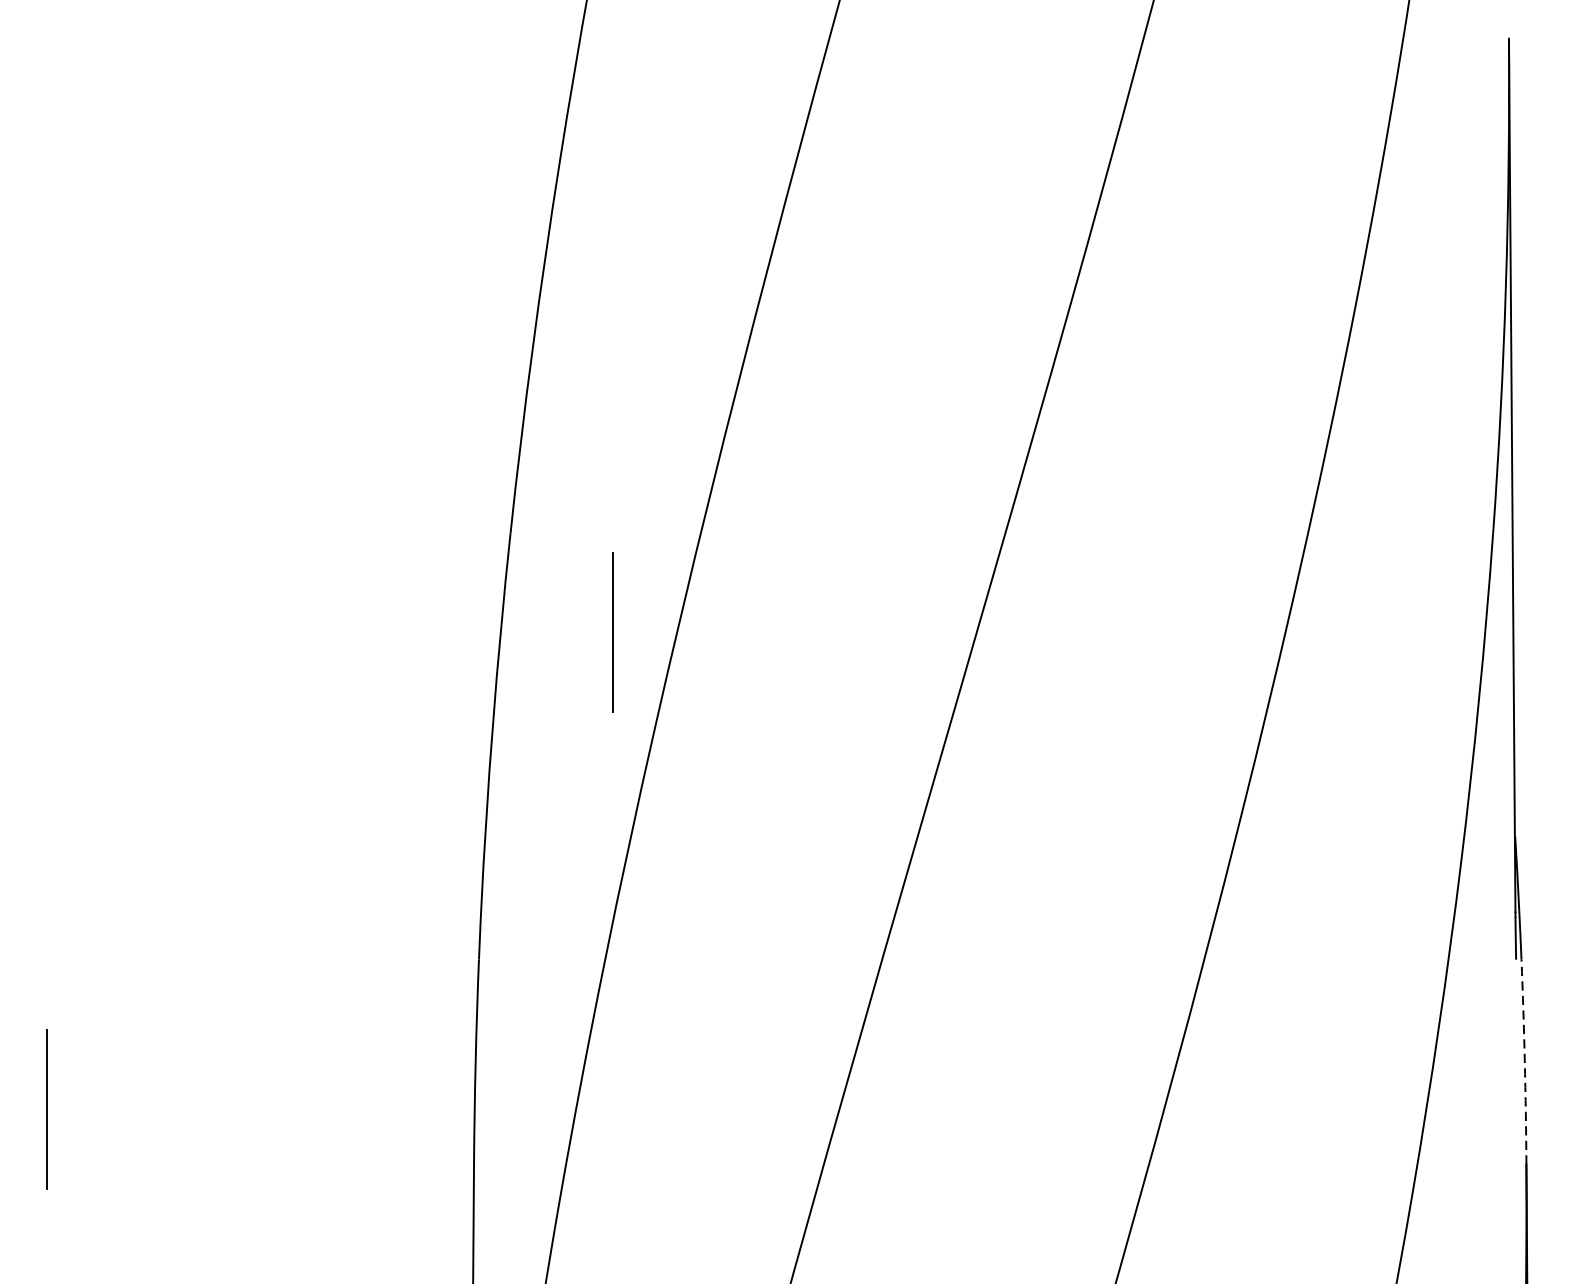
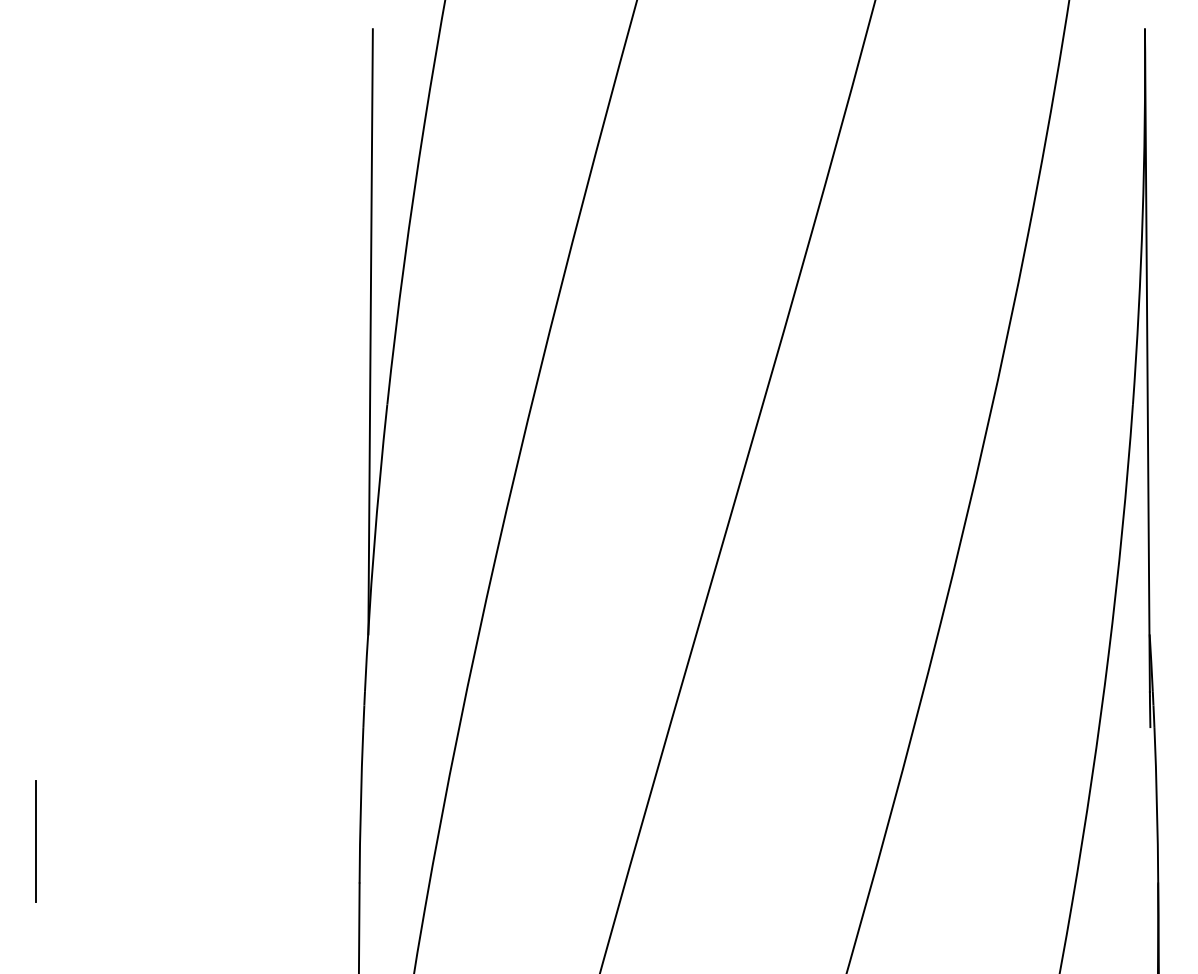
line: (488, 437) -> (370, 331), added
line: (612, 632) -> (464, 479), removed
arc: (1524, 1061) -> (1156, 805), dashed -> solid

